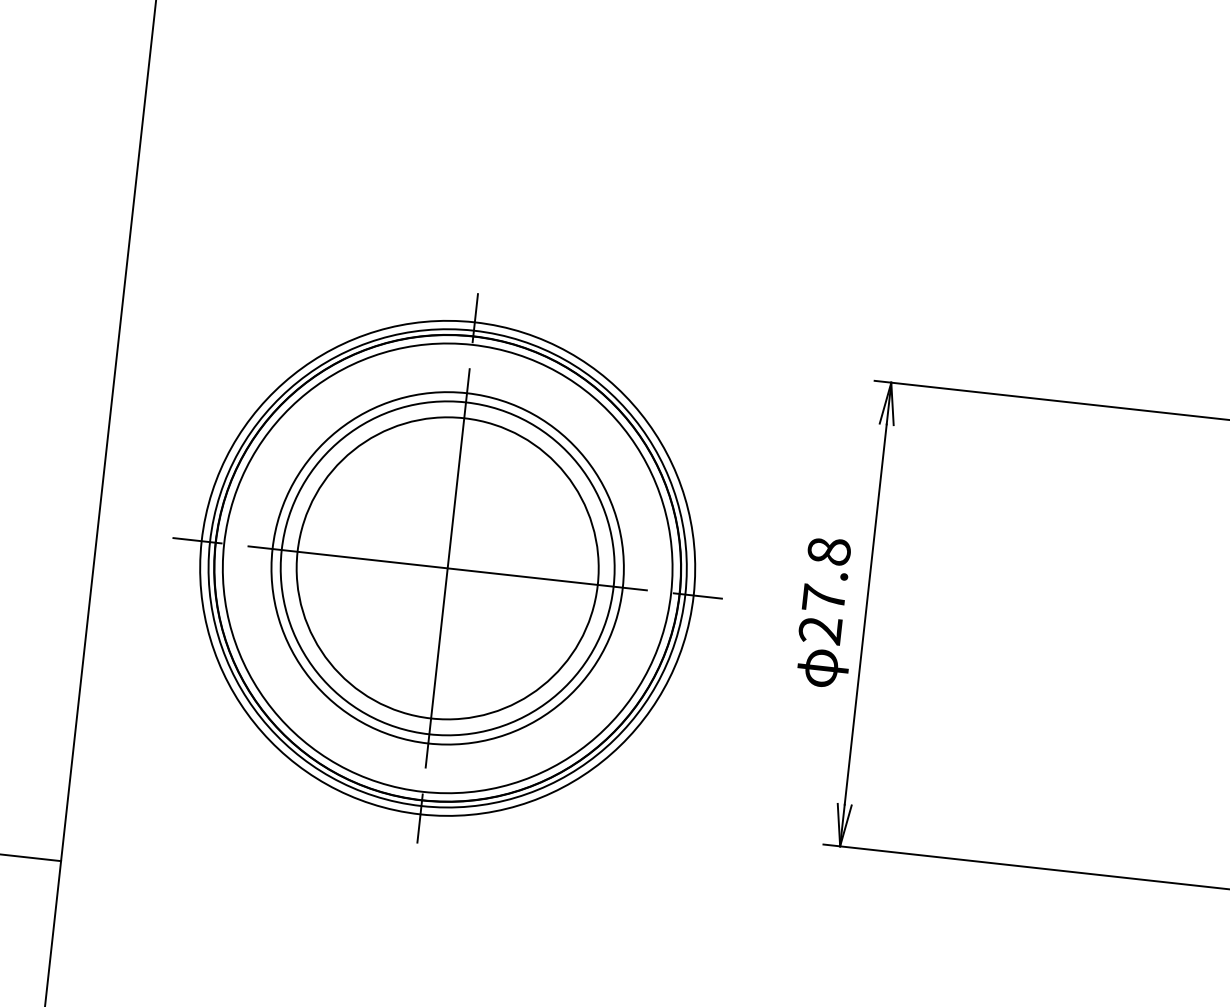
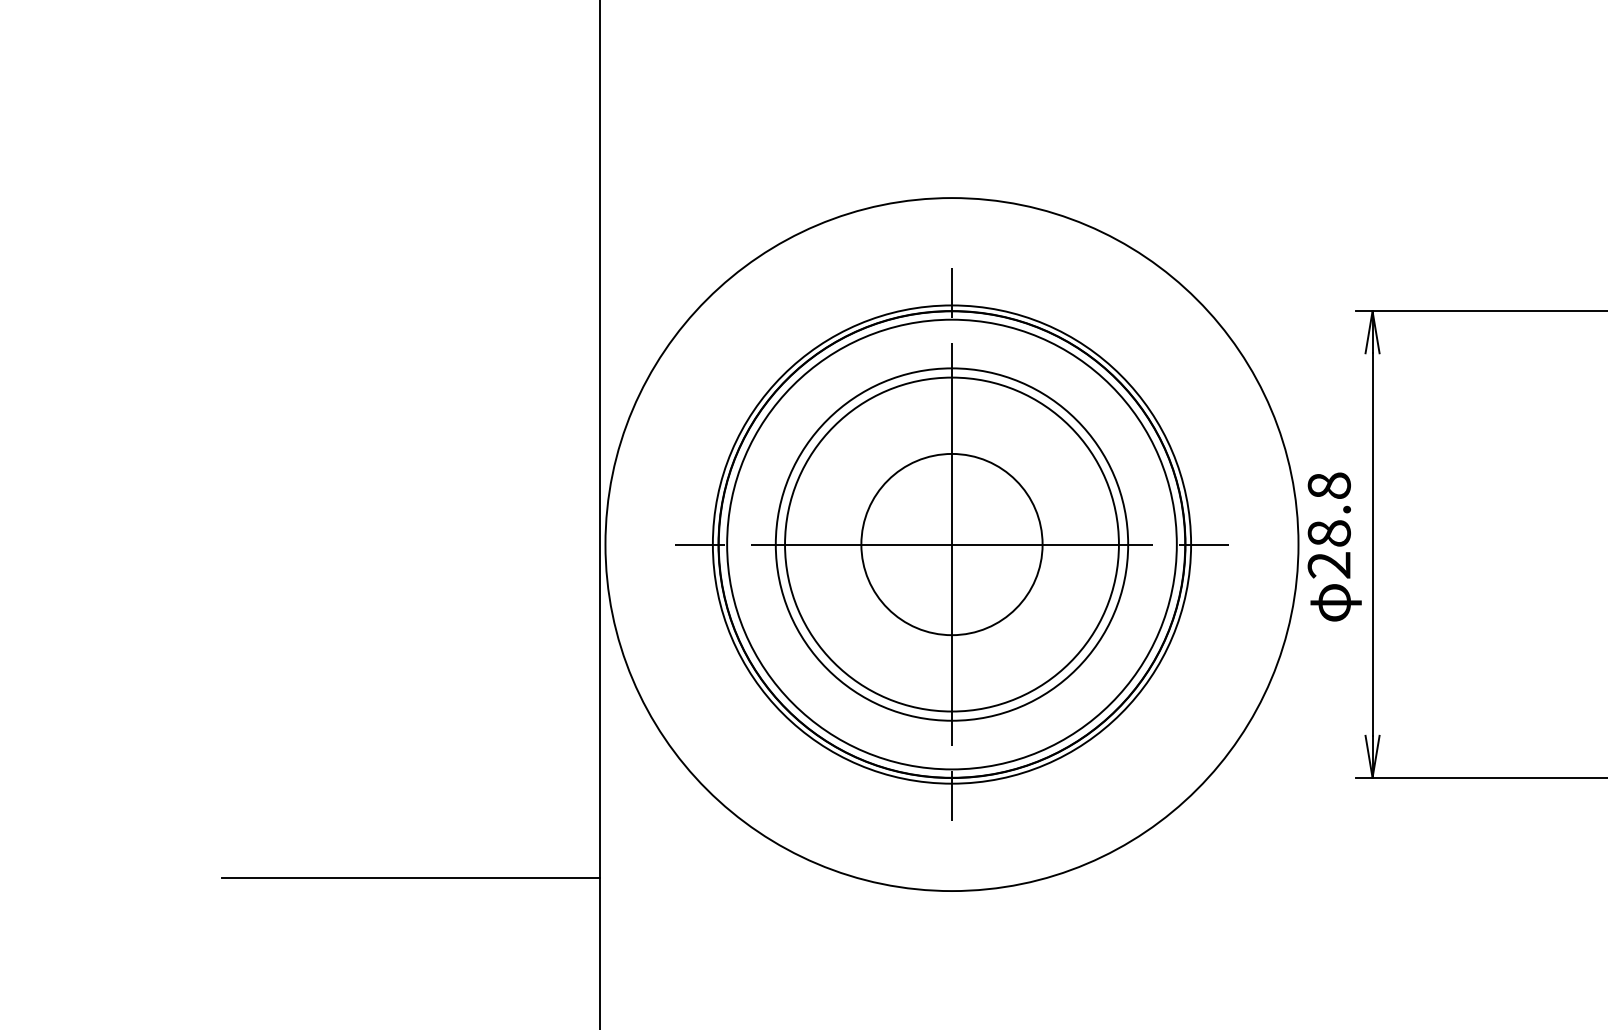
circle: (447, 568) -> (951, 544), size x0.6
circle: (447, 568) -> (951, 544), size x1.4
text: (823, 598) -> (1328, 533), 27.8 -> 28.8

